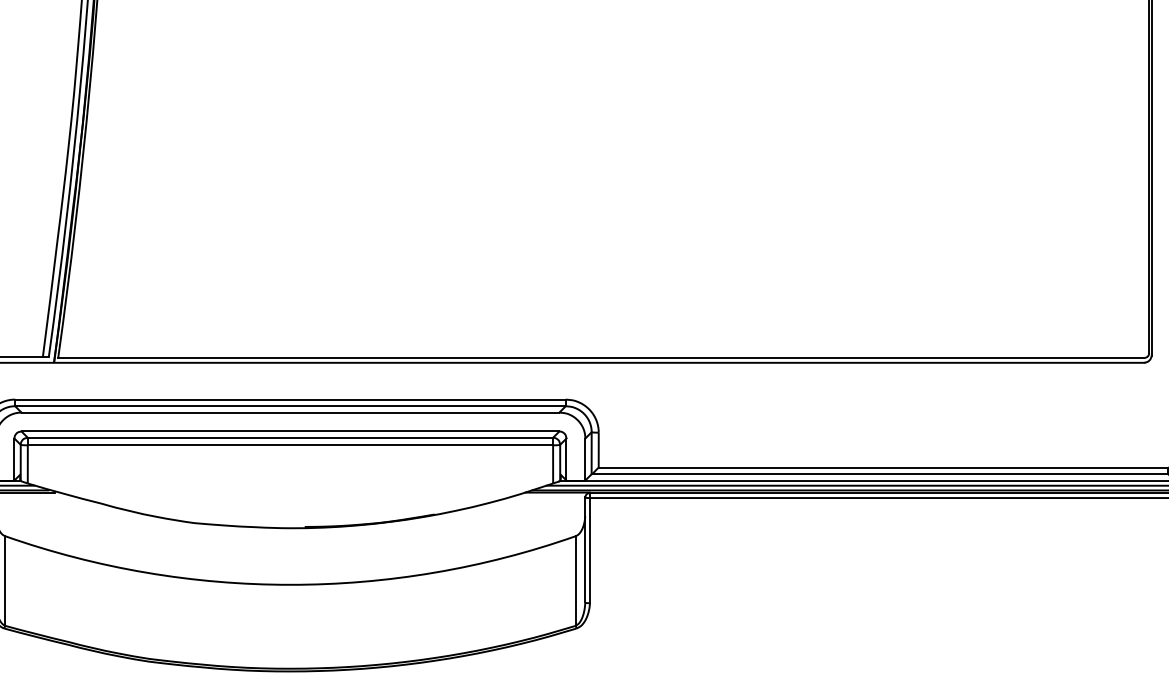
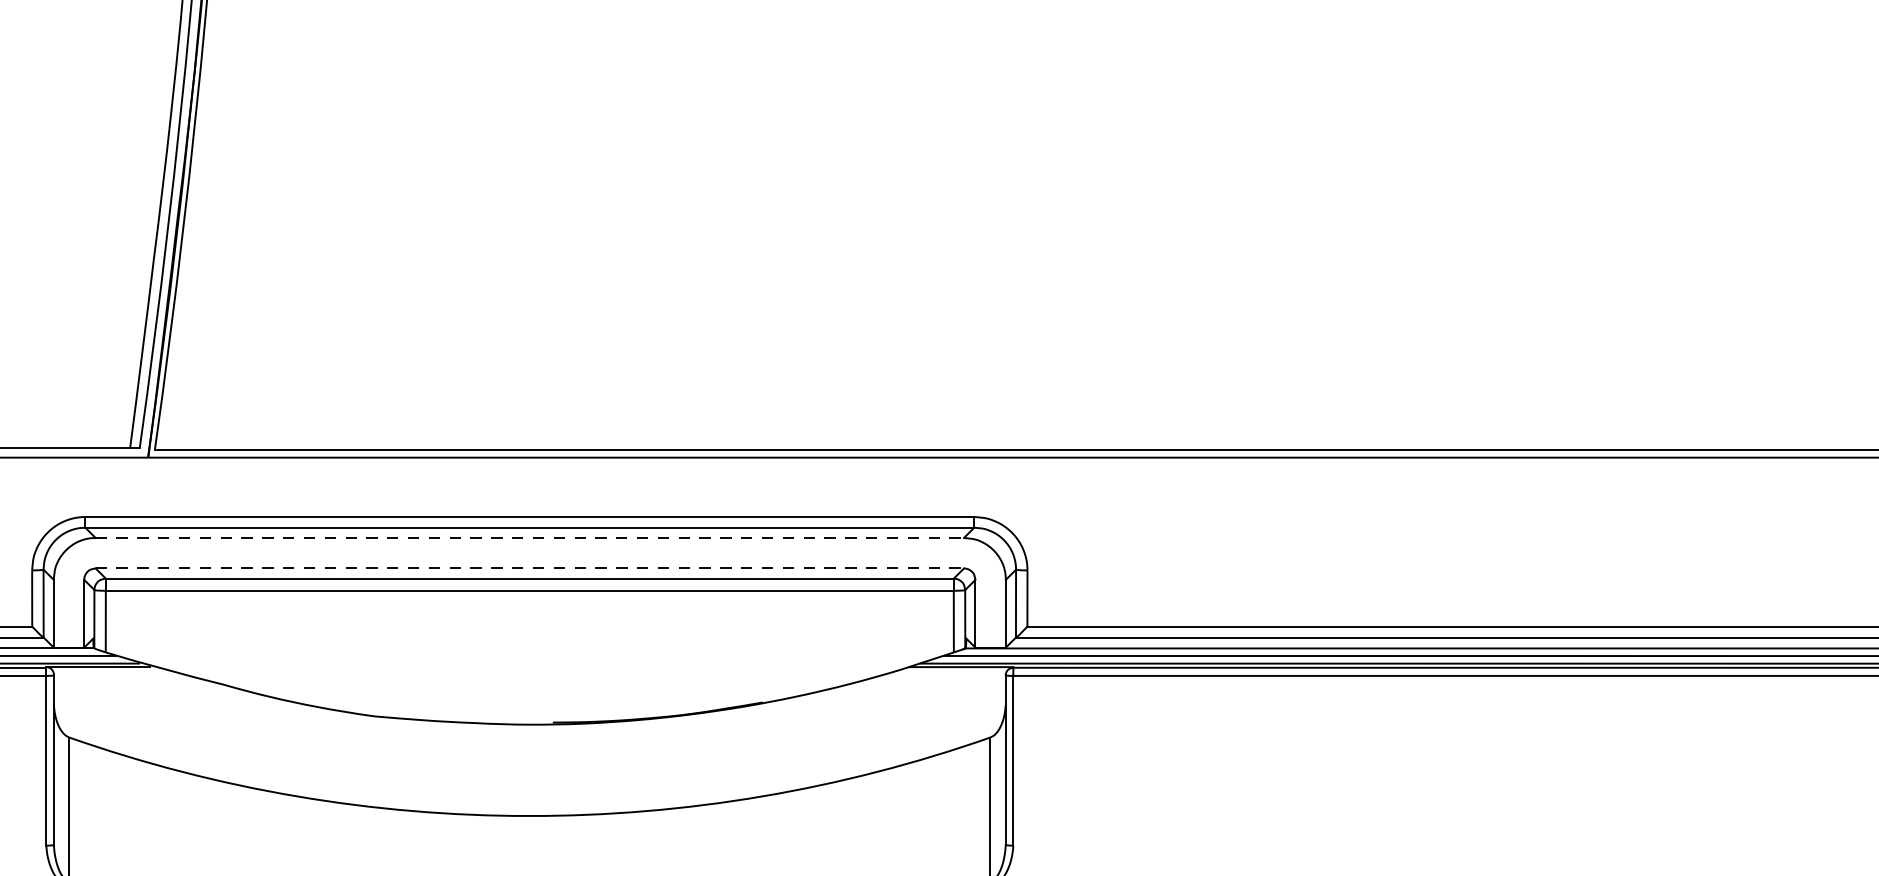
line: (290, 412) -> (529, 537), solid -> dashed
line: (290, 431) -> (529, 568), solid -> dashed

